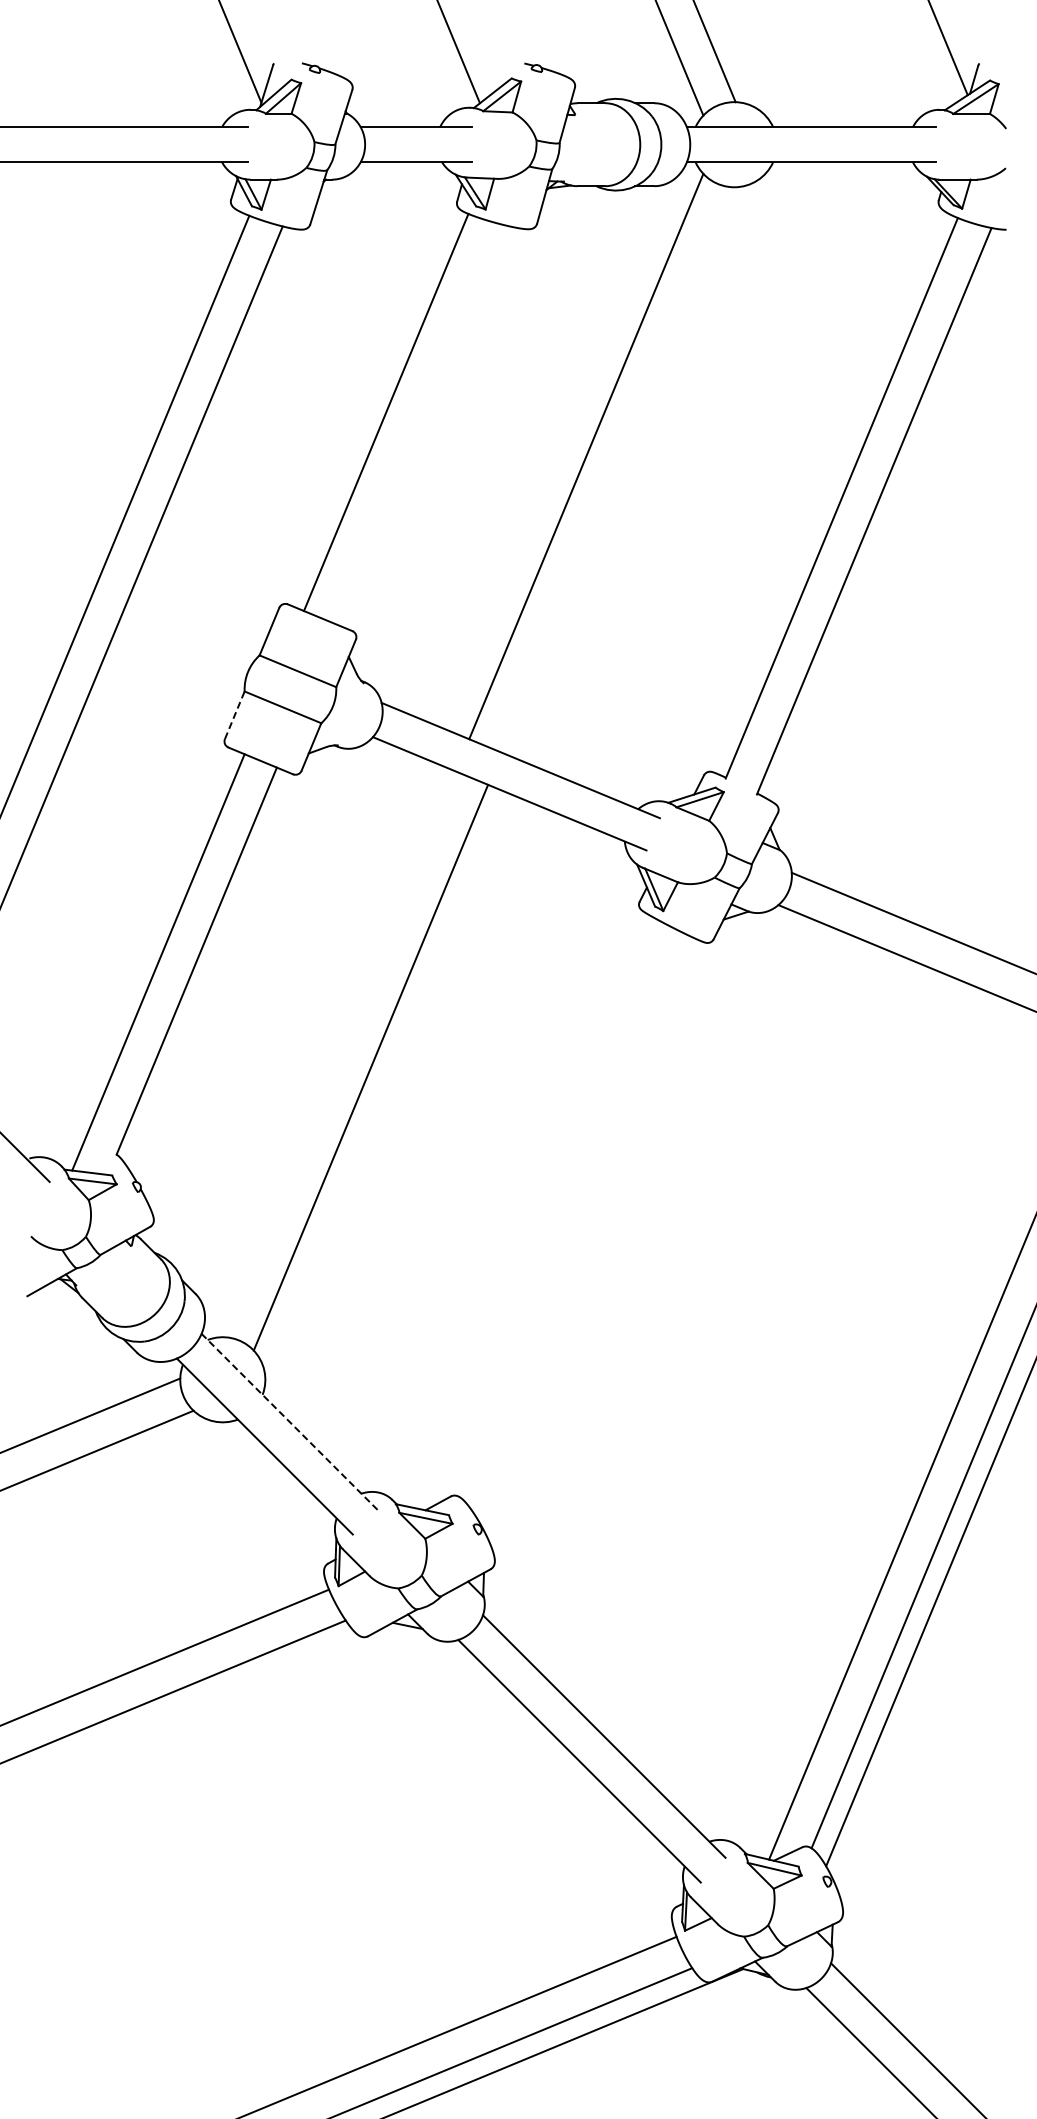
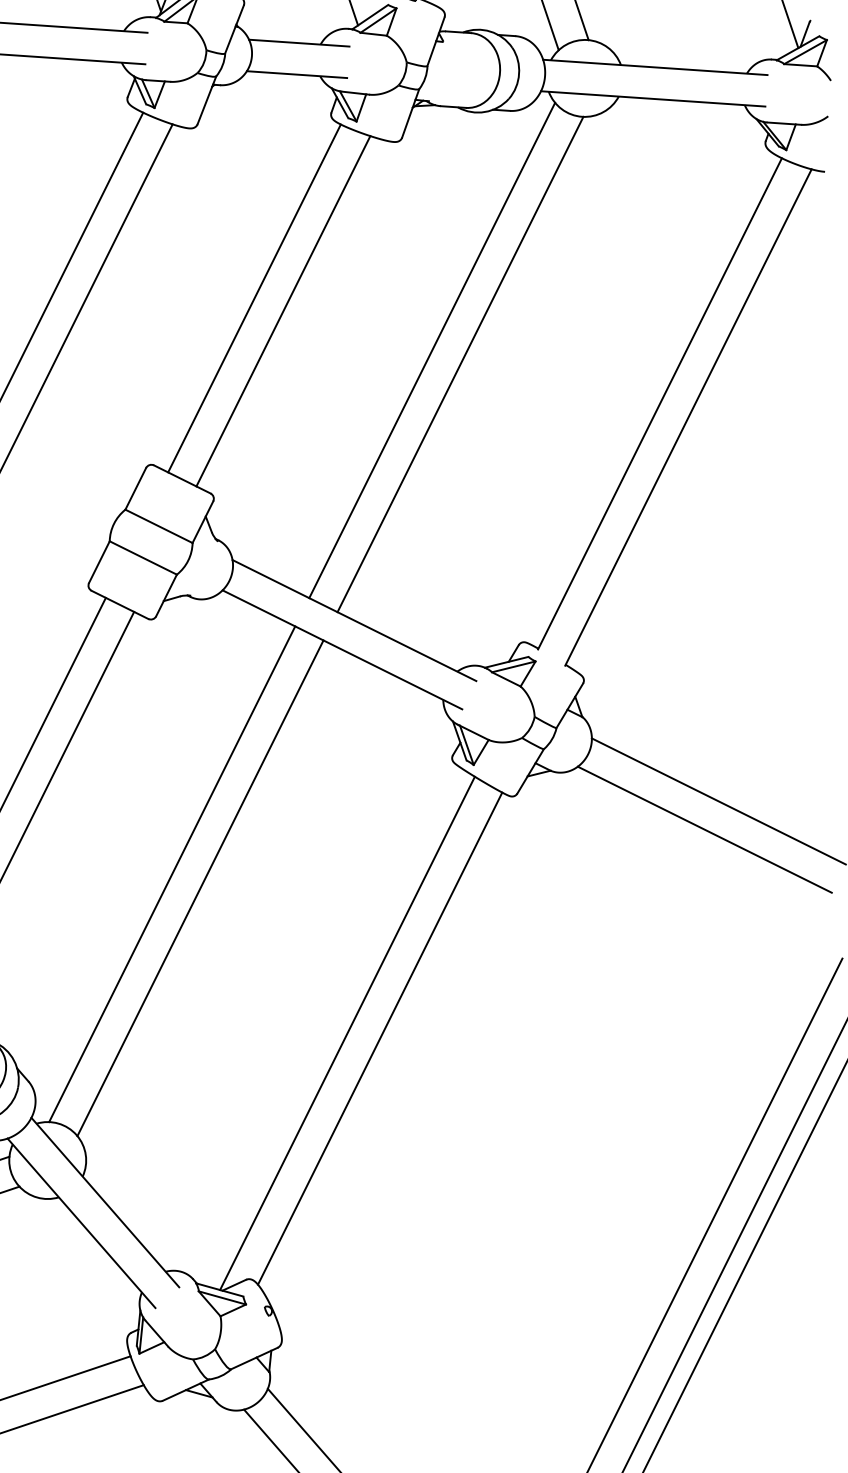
line: (418, 424) -> (282, 311), added
line: (618, 469) -> (460, 364), added
line: (234, 715) -> (99, 562), dashed -> solid
line: (338, 1054) -> (172, 874), added
line: (543, 1216) -> (346, 1033), added
line: (580, 1220) -> (380, 1038), added
line: (289, 1421) -> (105, 1202), dashed -> solid

